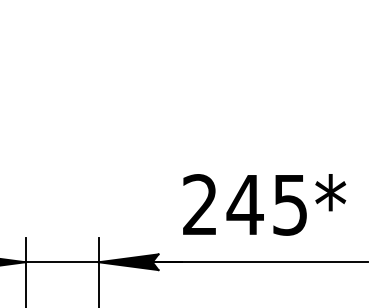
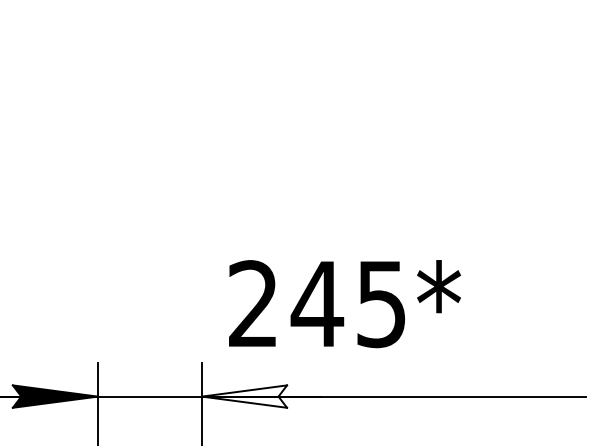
text: (264, 205) -> (344, 304), moved
fill: (128, 262) -> (244, 396), removed

